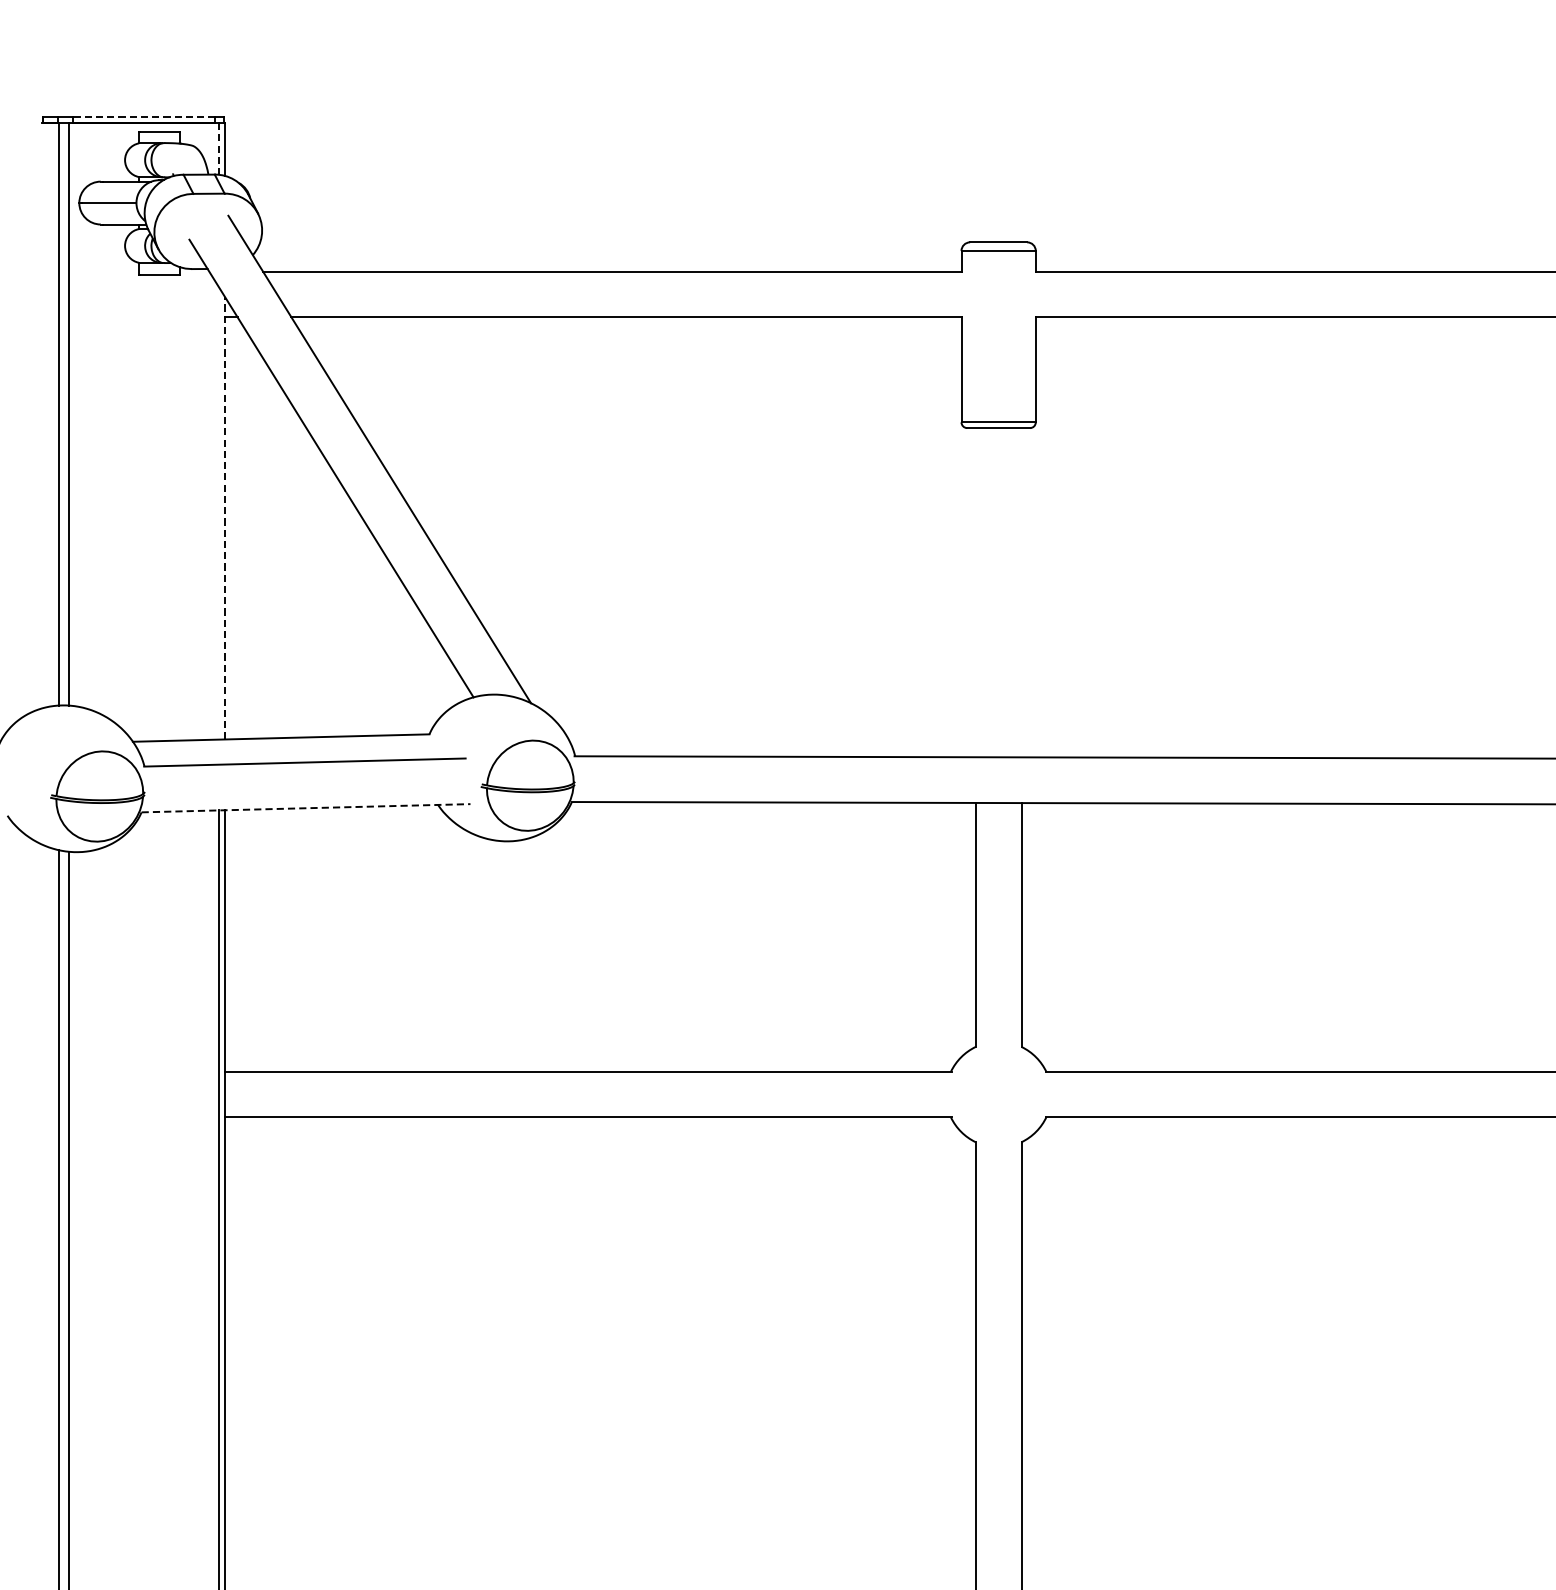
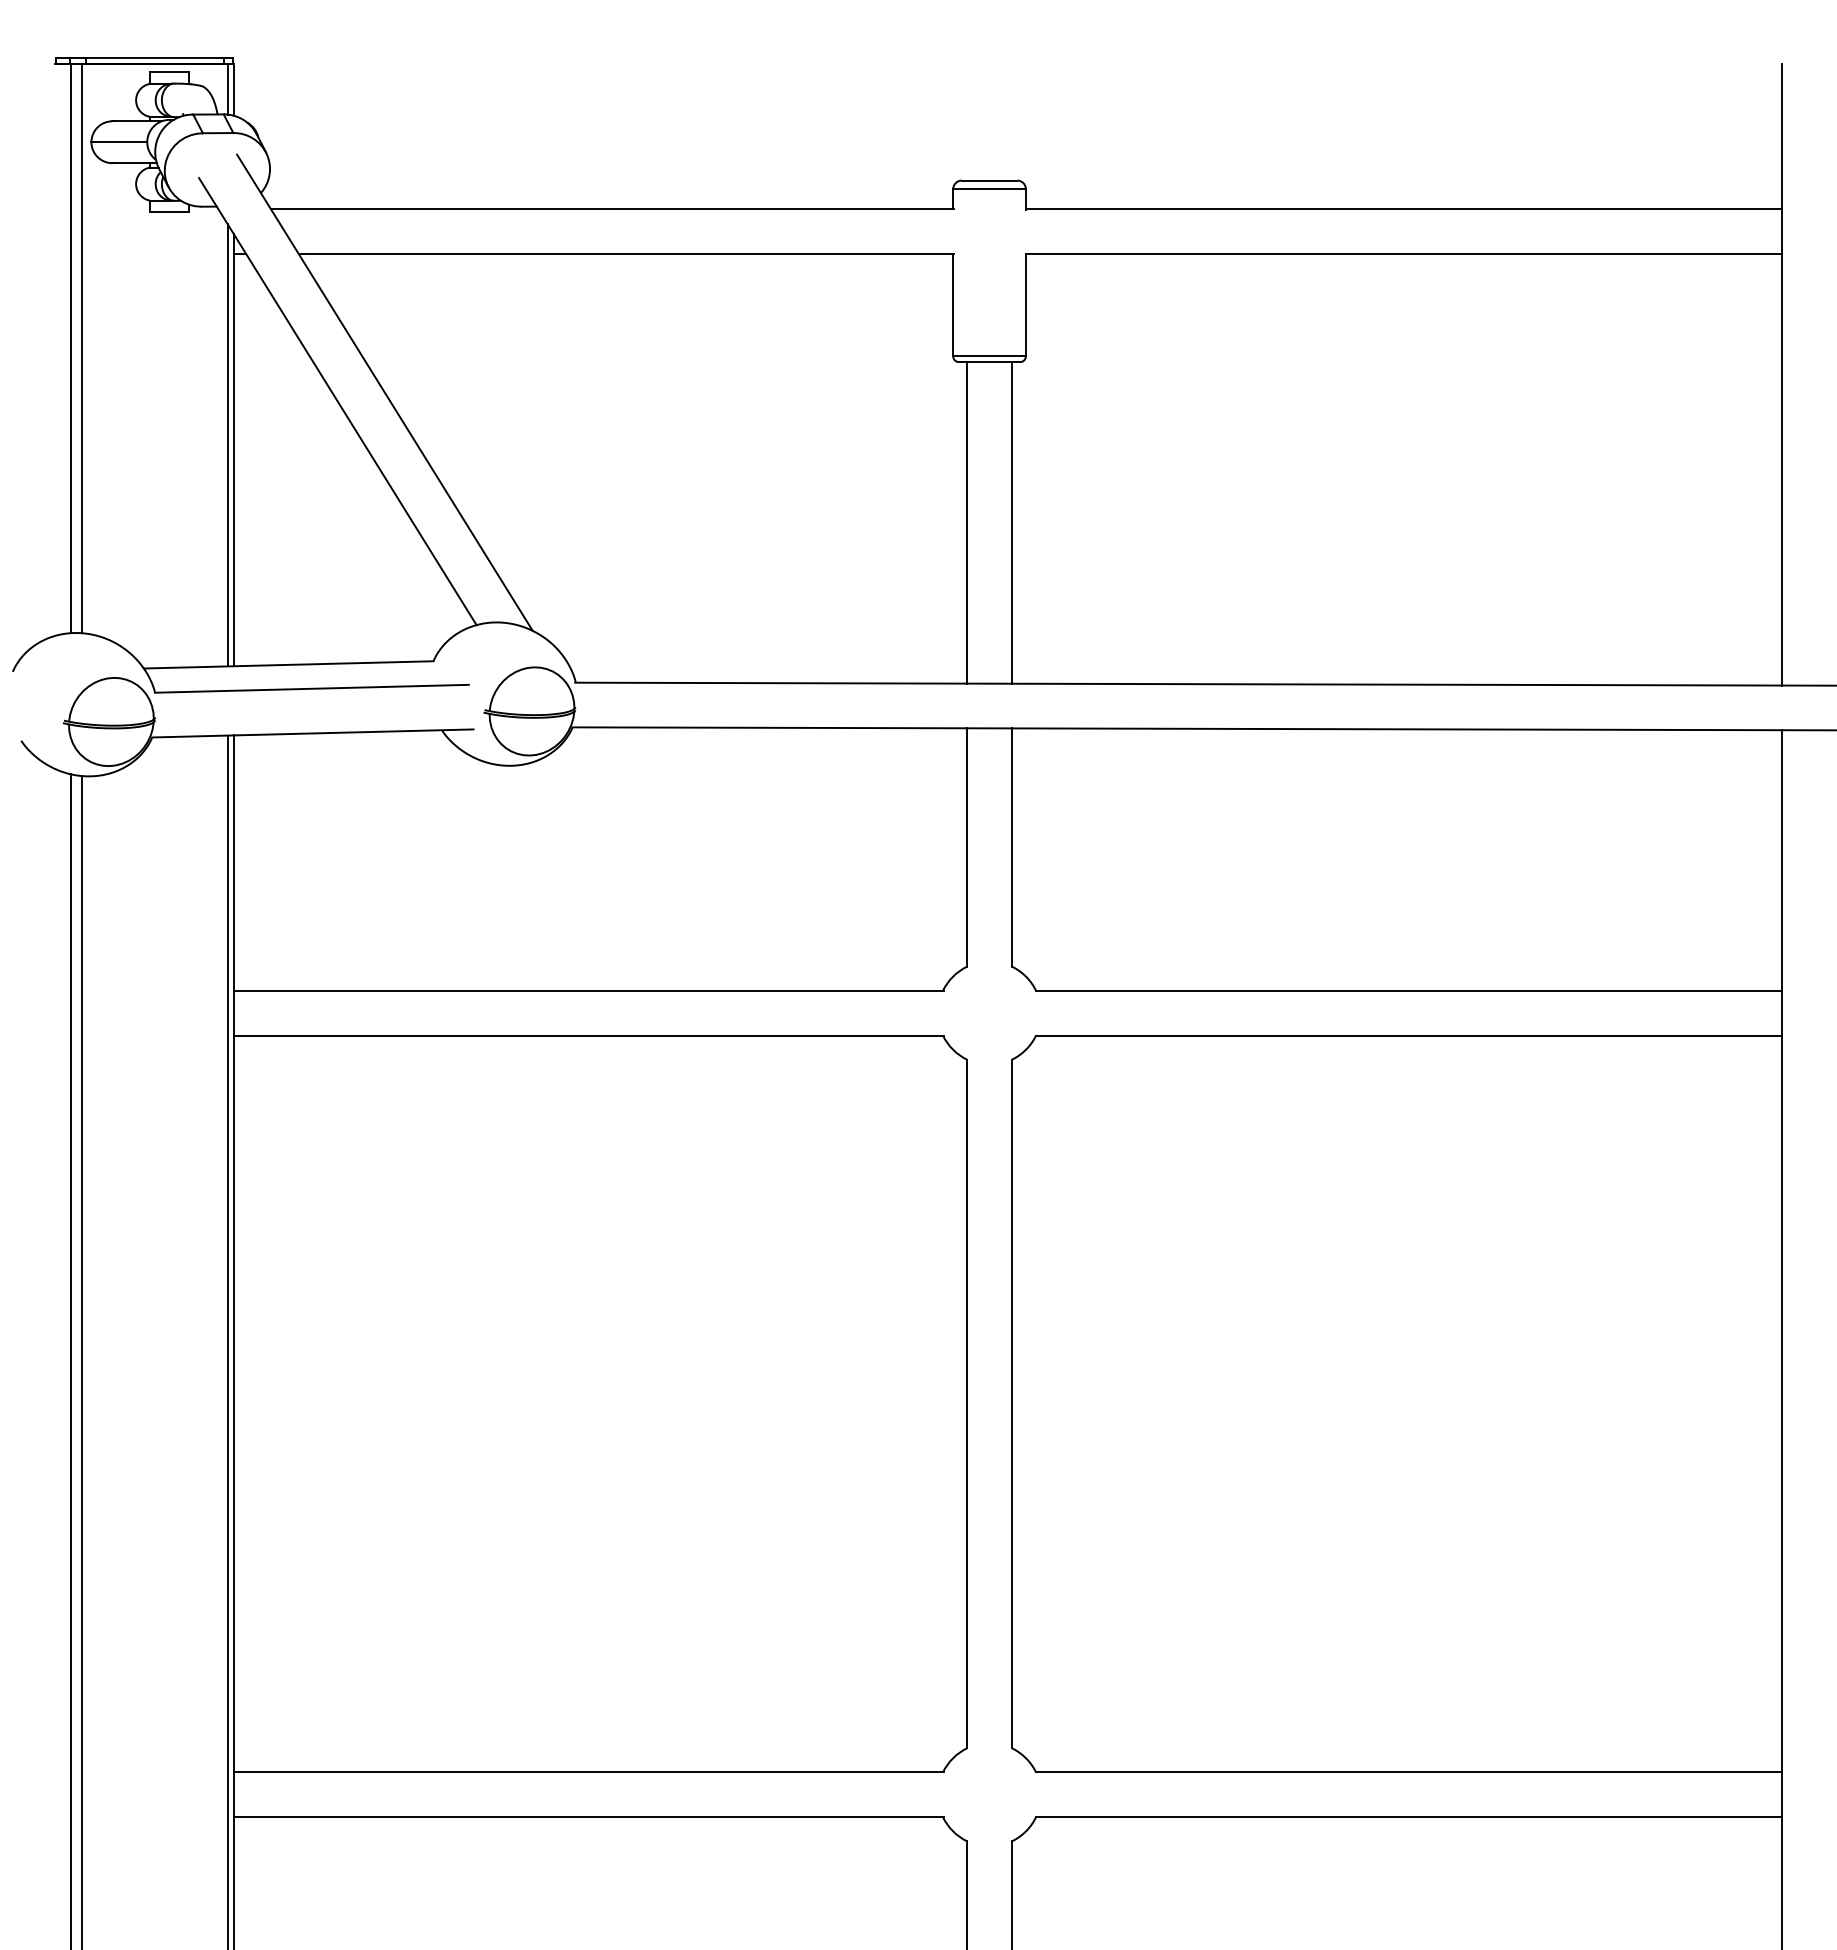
line: (144, 117) -> (155, 58), dashed -> solid
line: (218, 149) -> (227, 89), dashed -> solid
line: (218, 513) -> (227, 445), added
line: (225, 518) -> (234, 450), dashed -> solid
line: (976, 592) -> (967, 522), added
line: (1021, 592) -> (1011, 522), added
line: (305, 808) -> (312, 733), dashed -> solid

